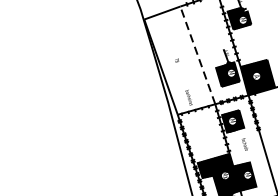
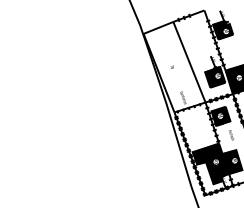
line: (197, 54) -> (189, 61), dashed -> solid

